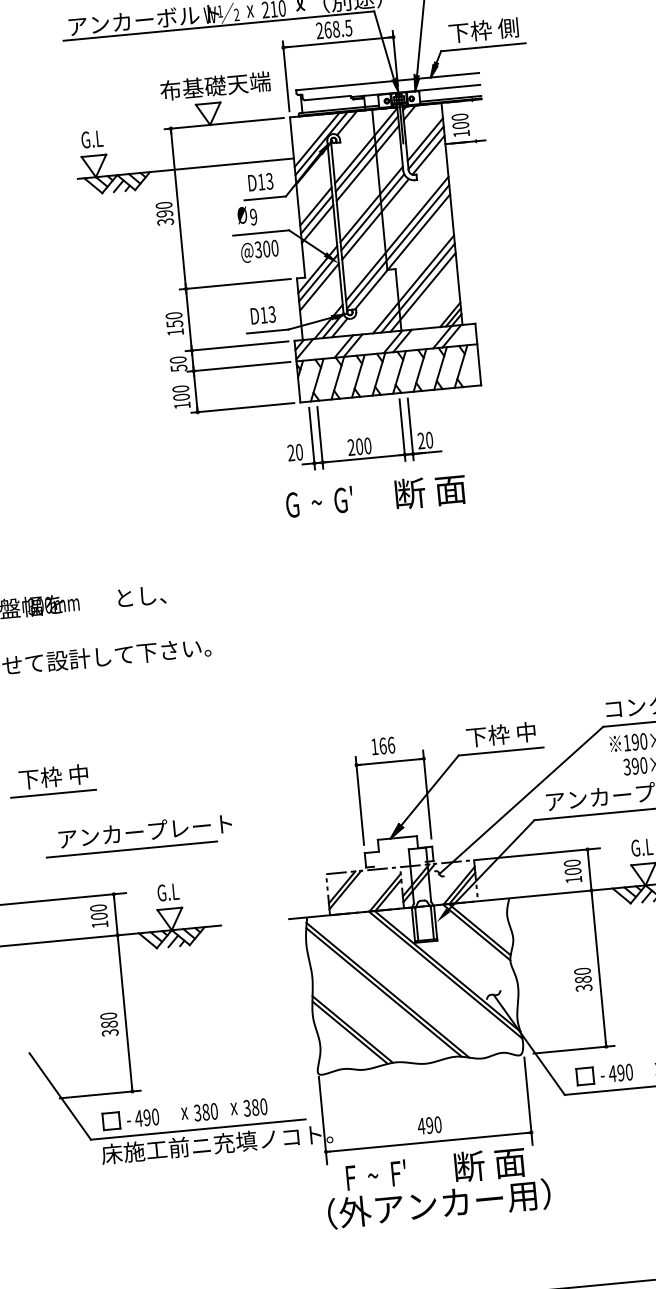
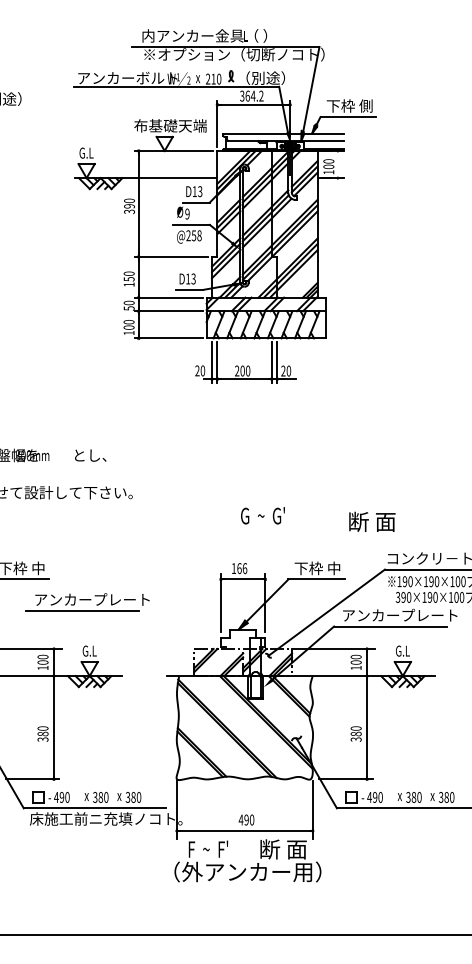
text: (333, 28) -> (251, 95), 268.5 -> 364.2
text: (265, 248) -> (193, 235), @300 -> @258
text: (430, 491) -> (372, 521), moved
text: (318, 501) -> (262, 515), moved
part: (138, 836) -> (87, 602), moved

